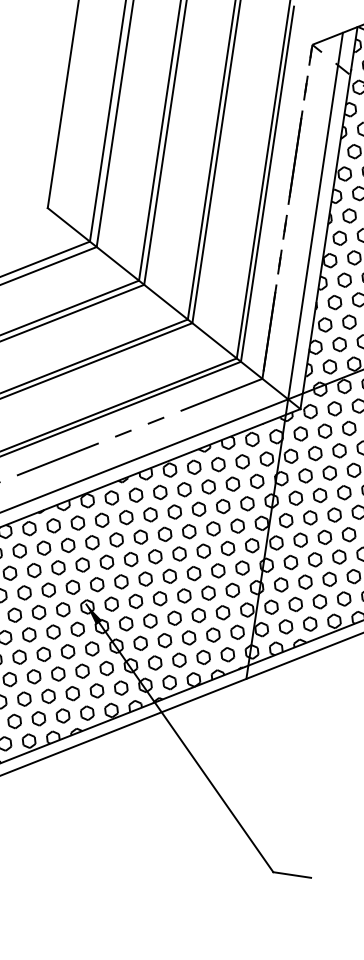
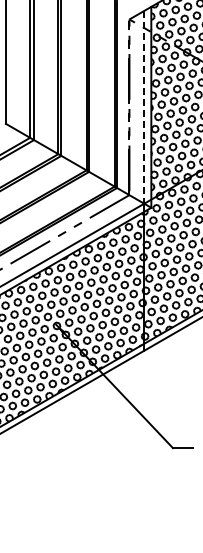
line: (315, 216) -> (144, 107), solid -> dashed

